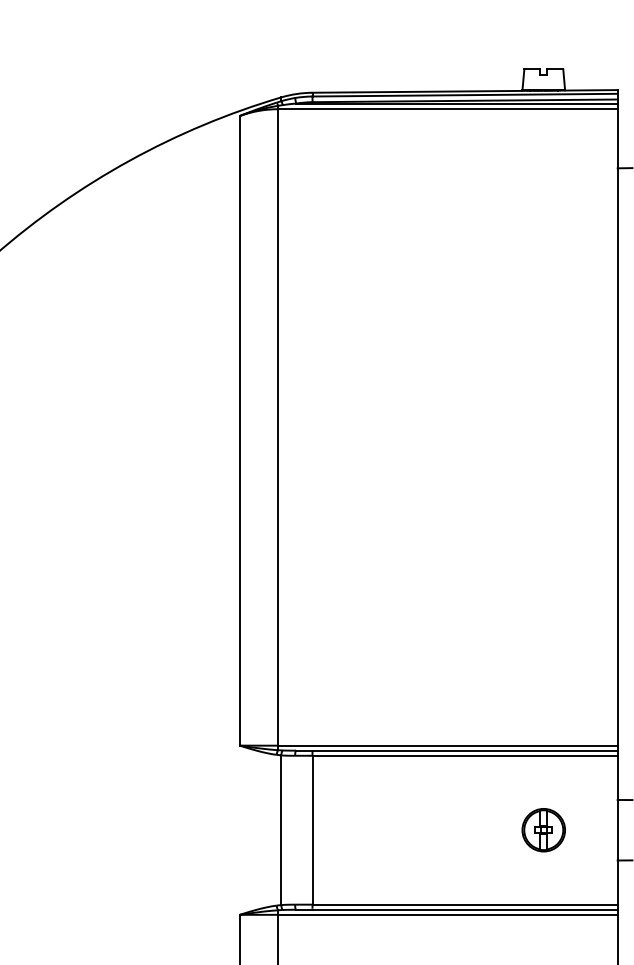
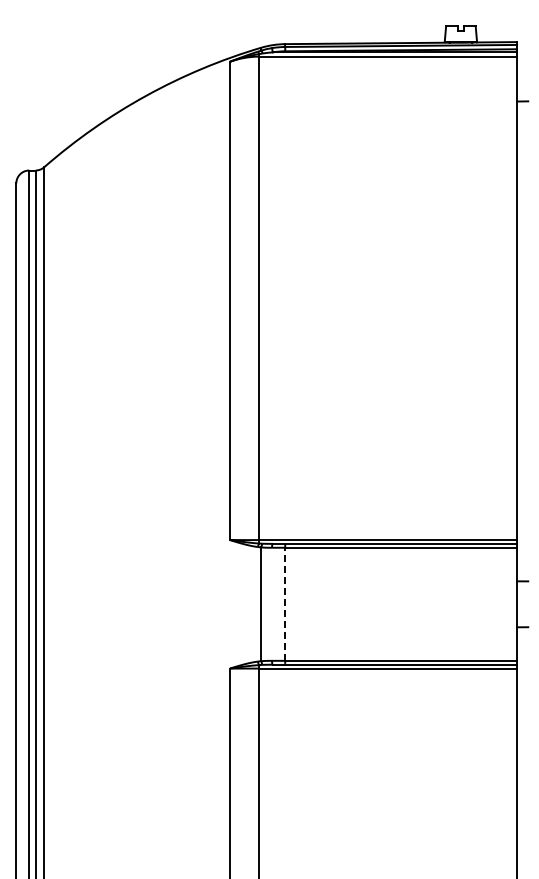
line: (312, 830) -> (285, 604), solid -> dashed
part: (543, 830) -> (460, 604), removed

